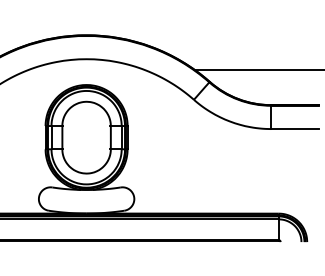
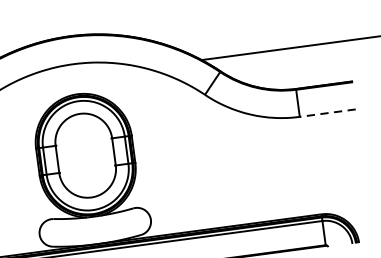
line: (295, 129) -> (327, 113), solid -> dashed

